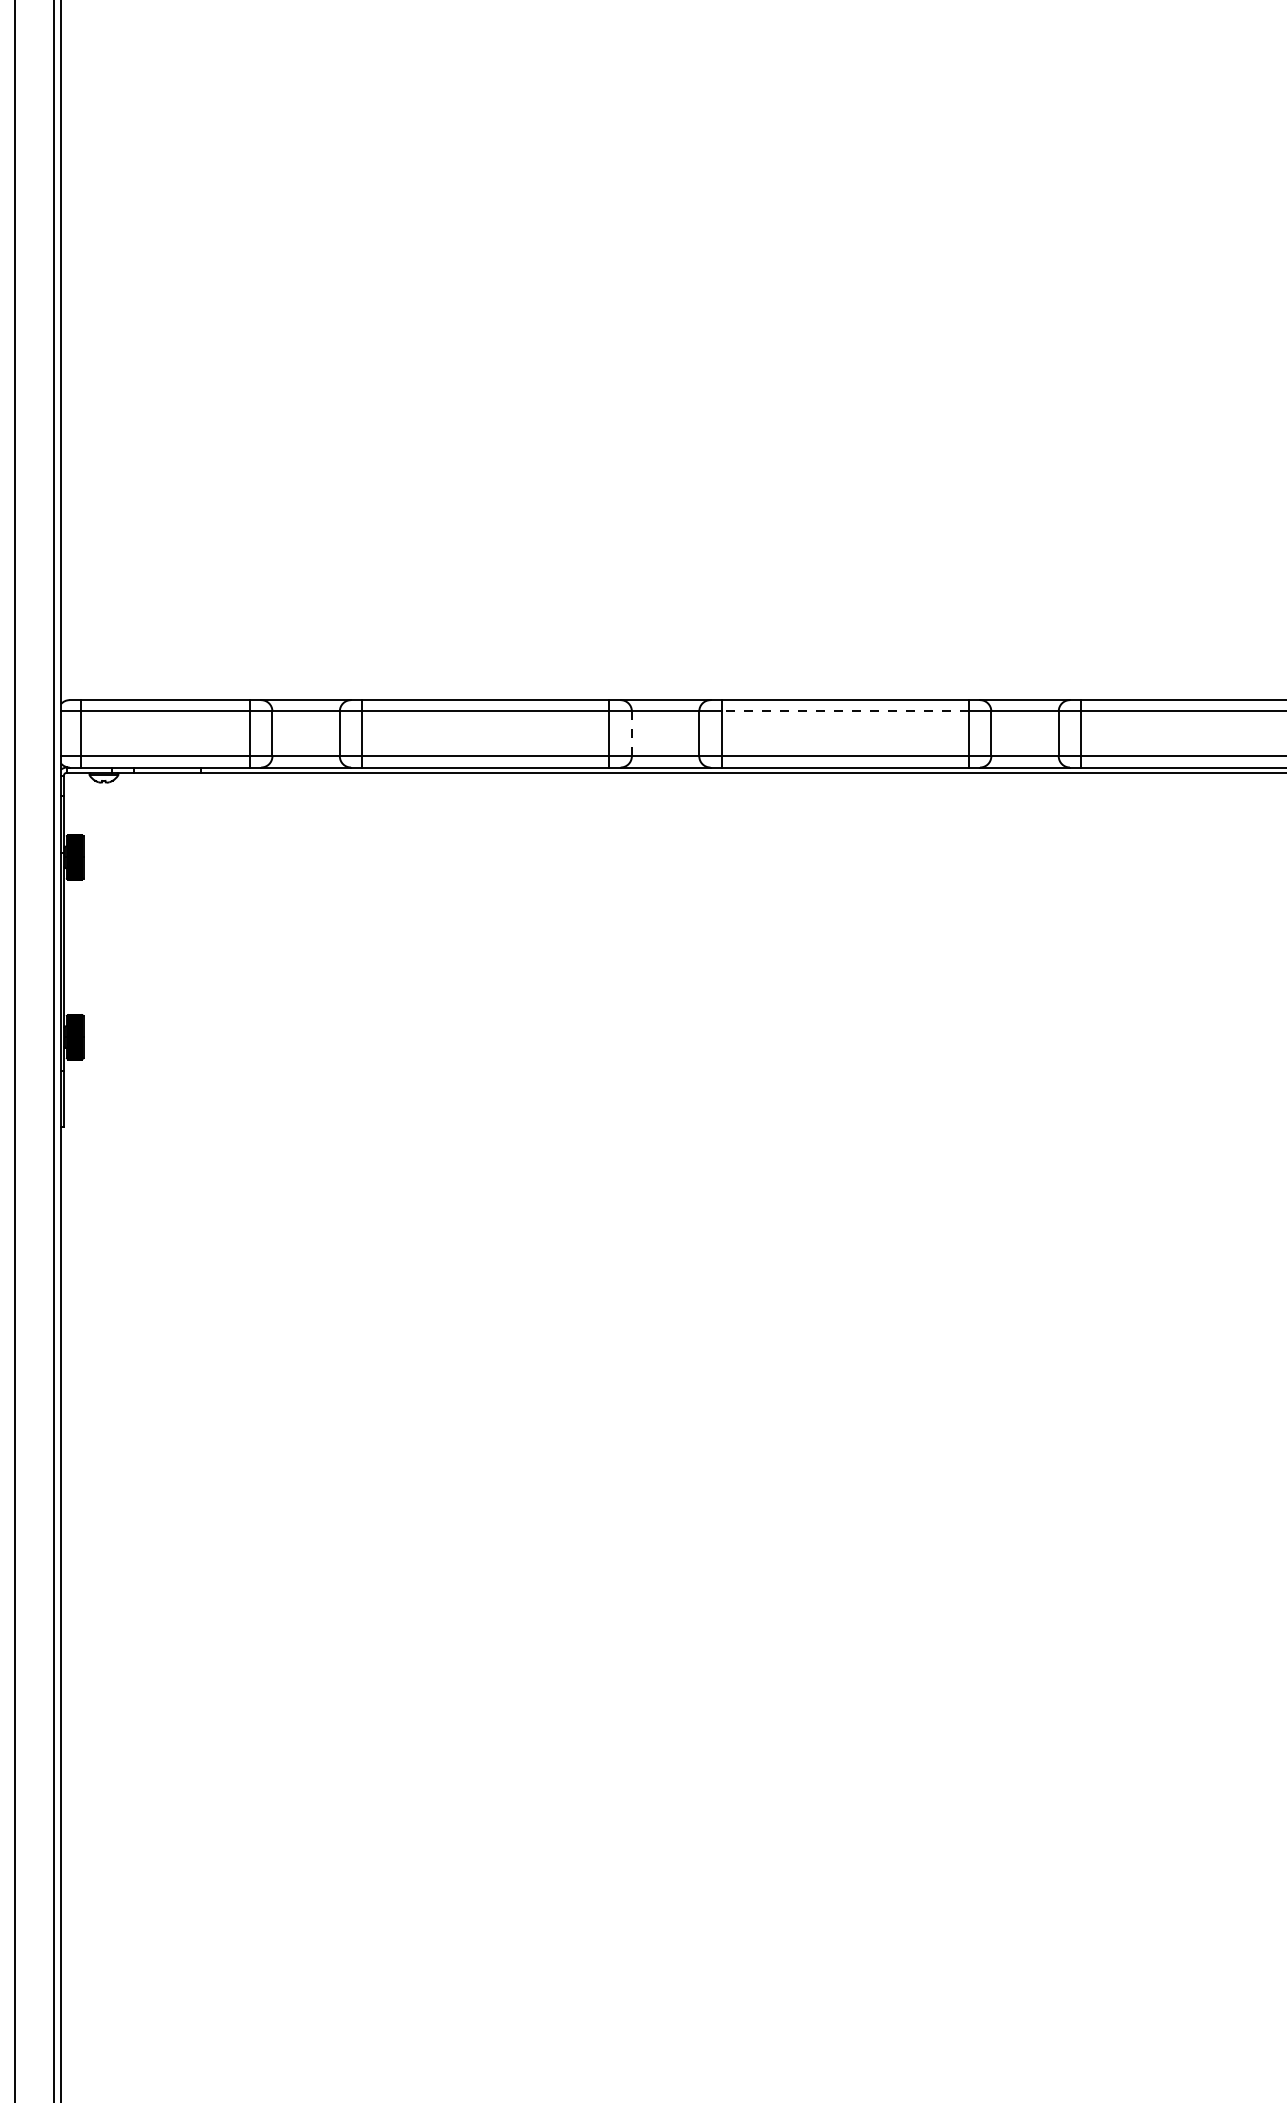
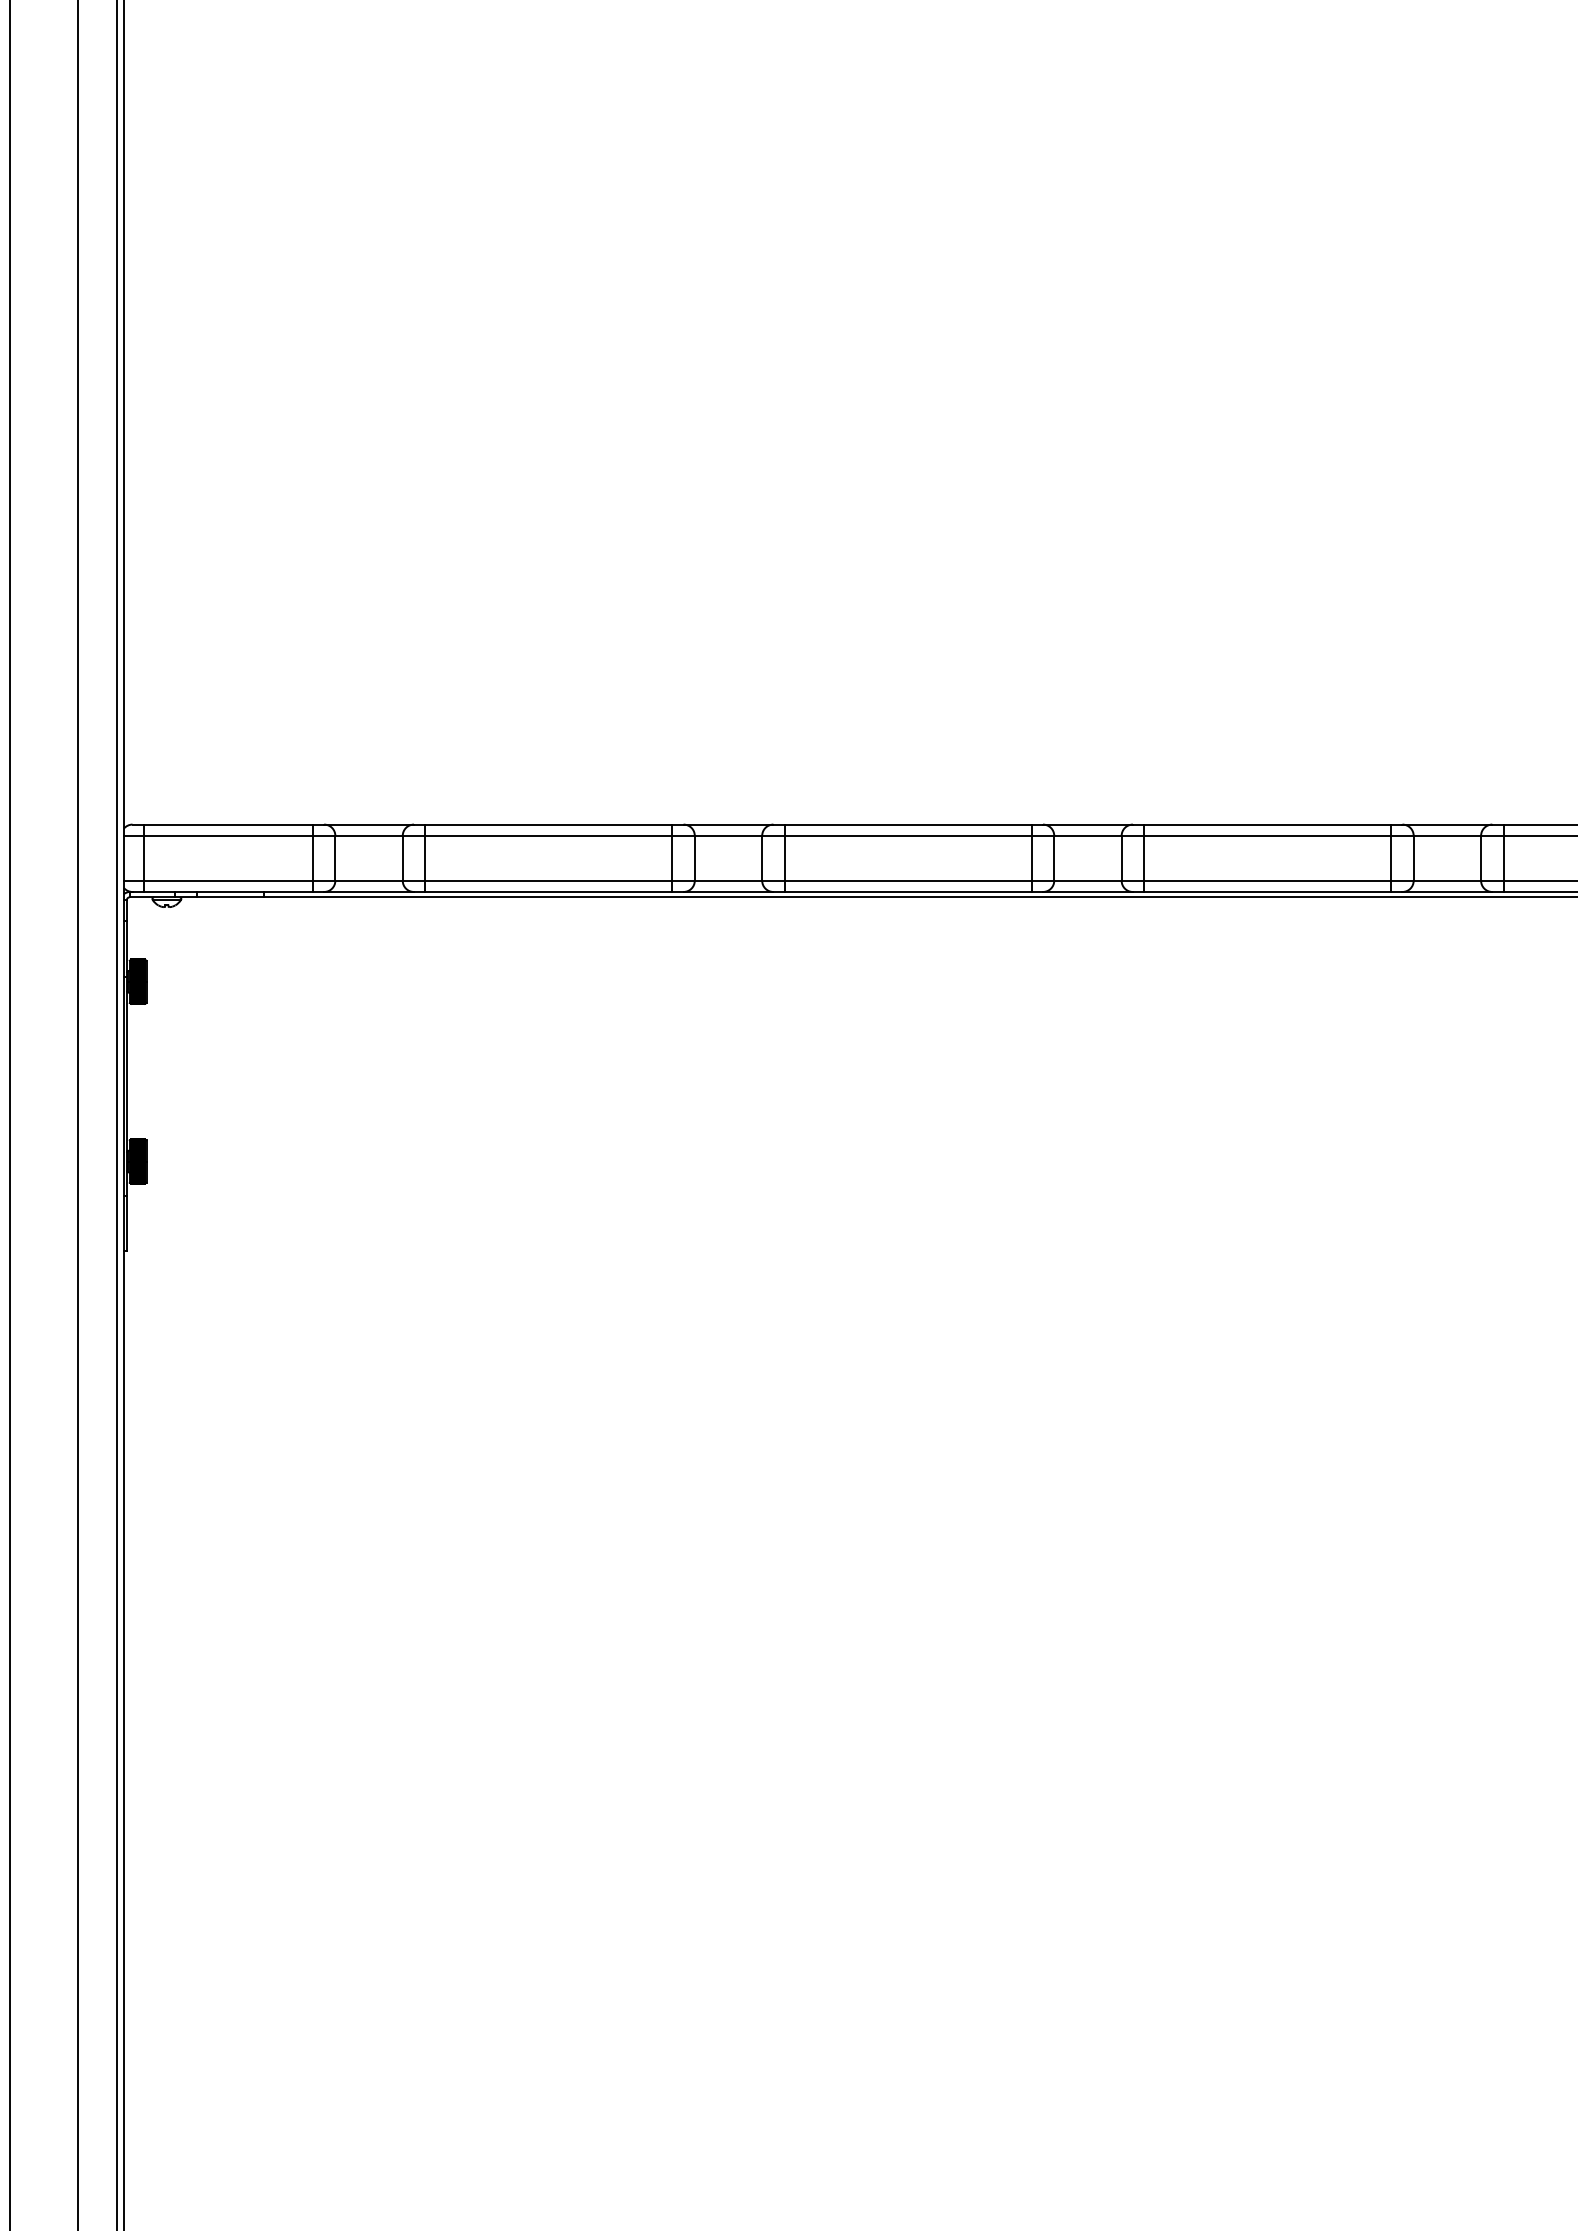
line: (845, 711) -> (908, 835), dashed -> solid
line: (631, 734) -> (694, 858), dashed -> solid

